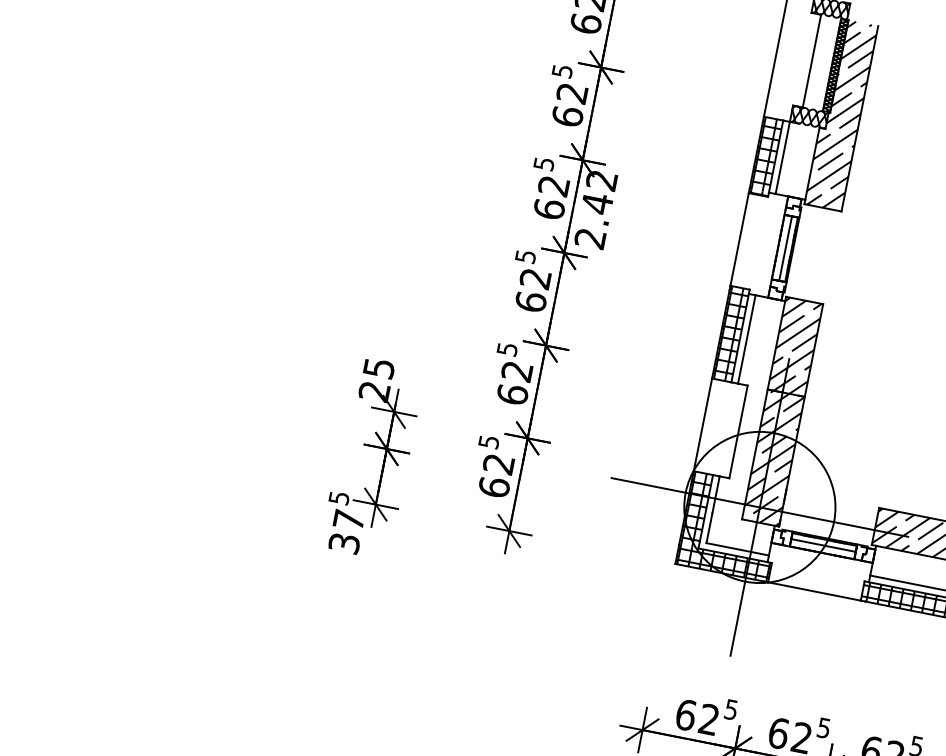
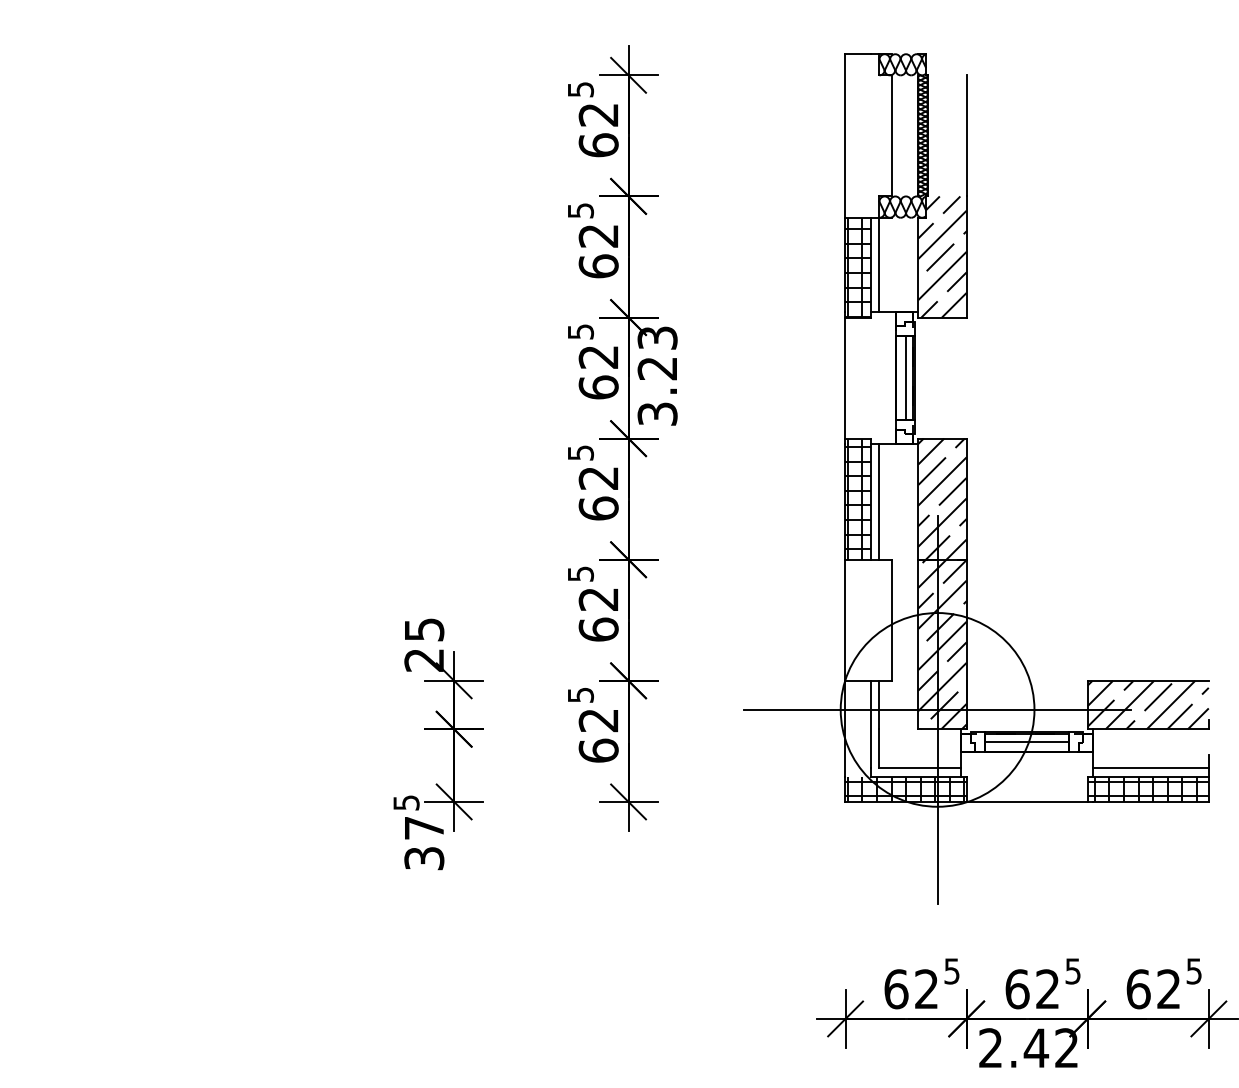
hatch: (853, 69) -> (946, 135), removed
text: (596, 209) -> (657, 375), 2.42 -> 3.23
hatch: (695, 509) -> (857, 728), removed

